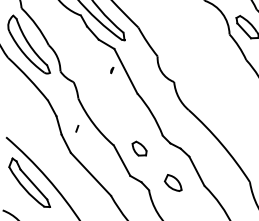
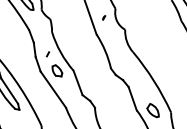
part: (112, 70) -> (104, 17), moved
part: (139, 148) -> (57, 70), moved
part: (173, 182) -> (153, 110), moved

